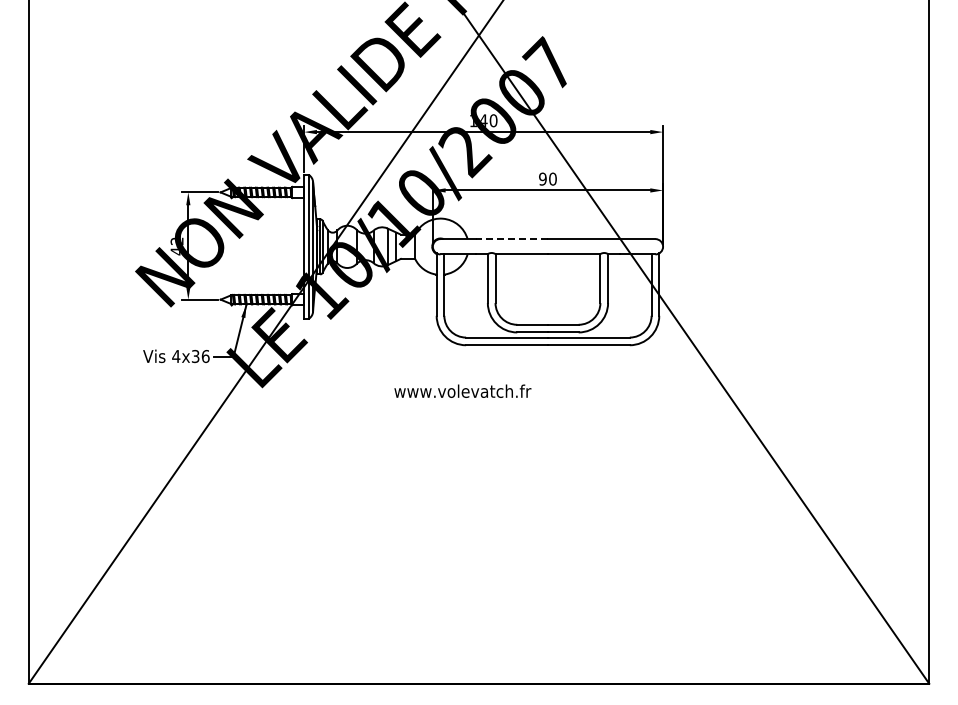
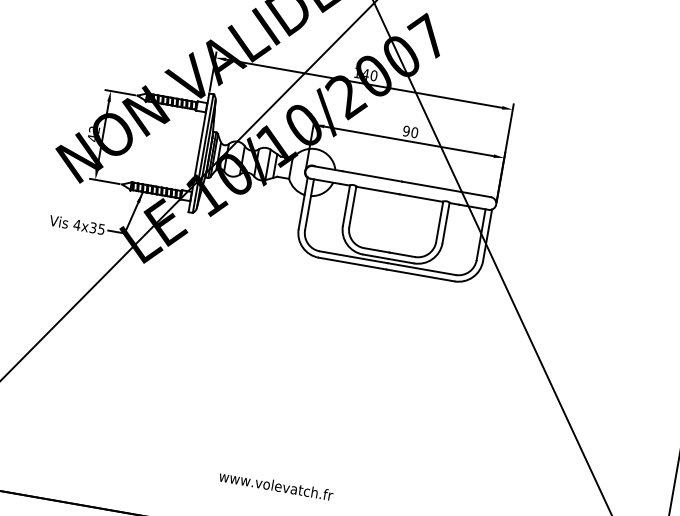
line: (512, 239) -> (372, 176), dashed -> solid
text: (205, 356) -> (101, 229), 4x36 -> 4x35
text: (462, 390) -> (276, 485), moved

